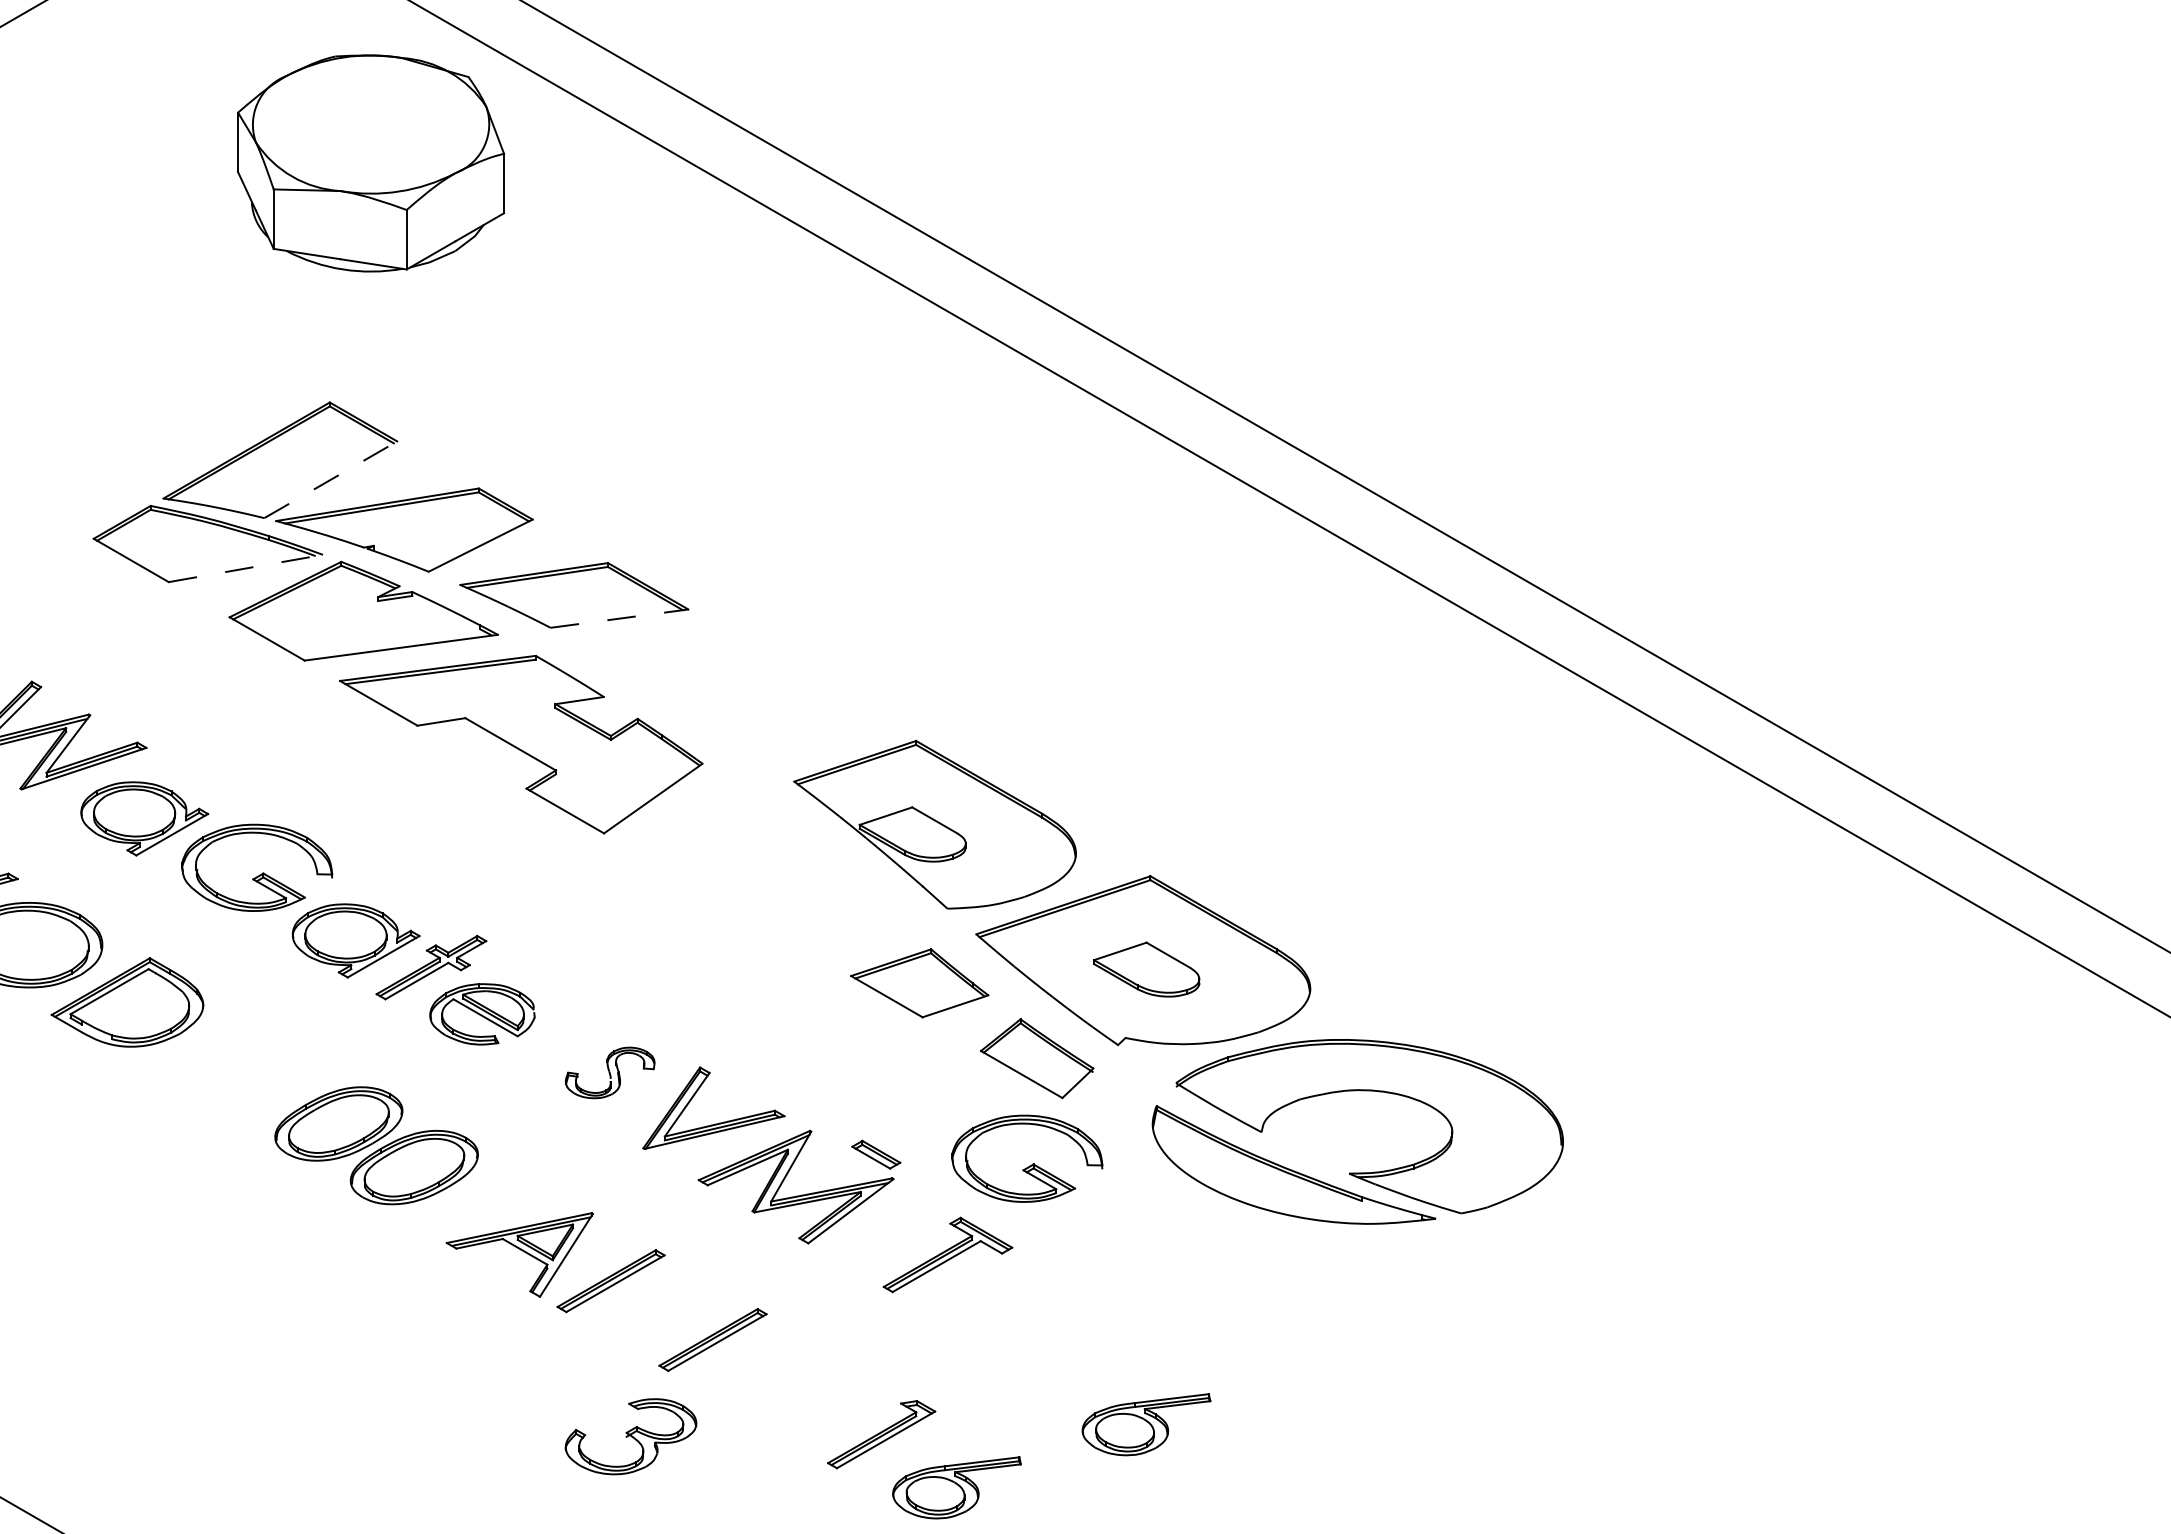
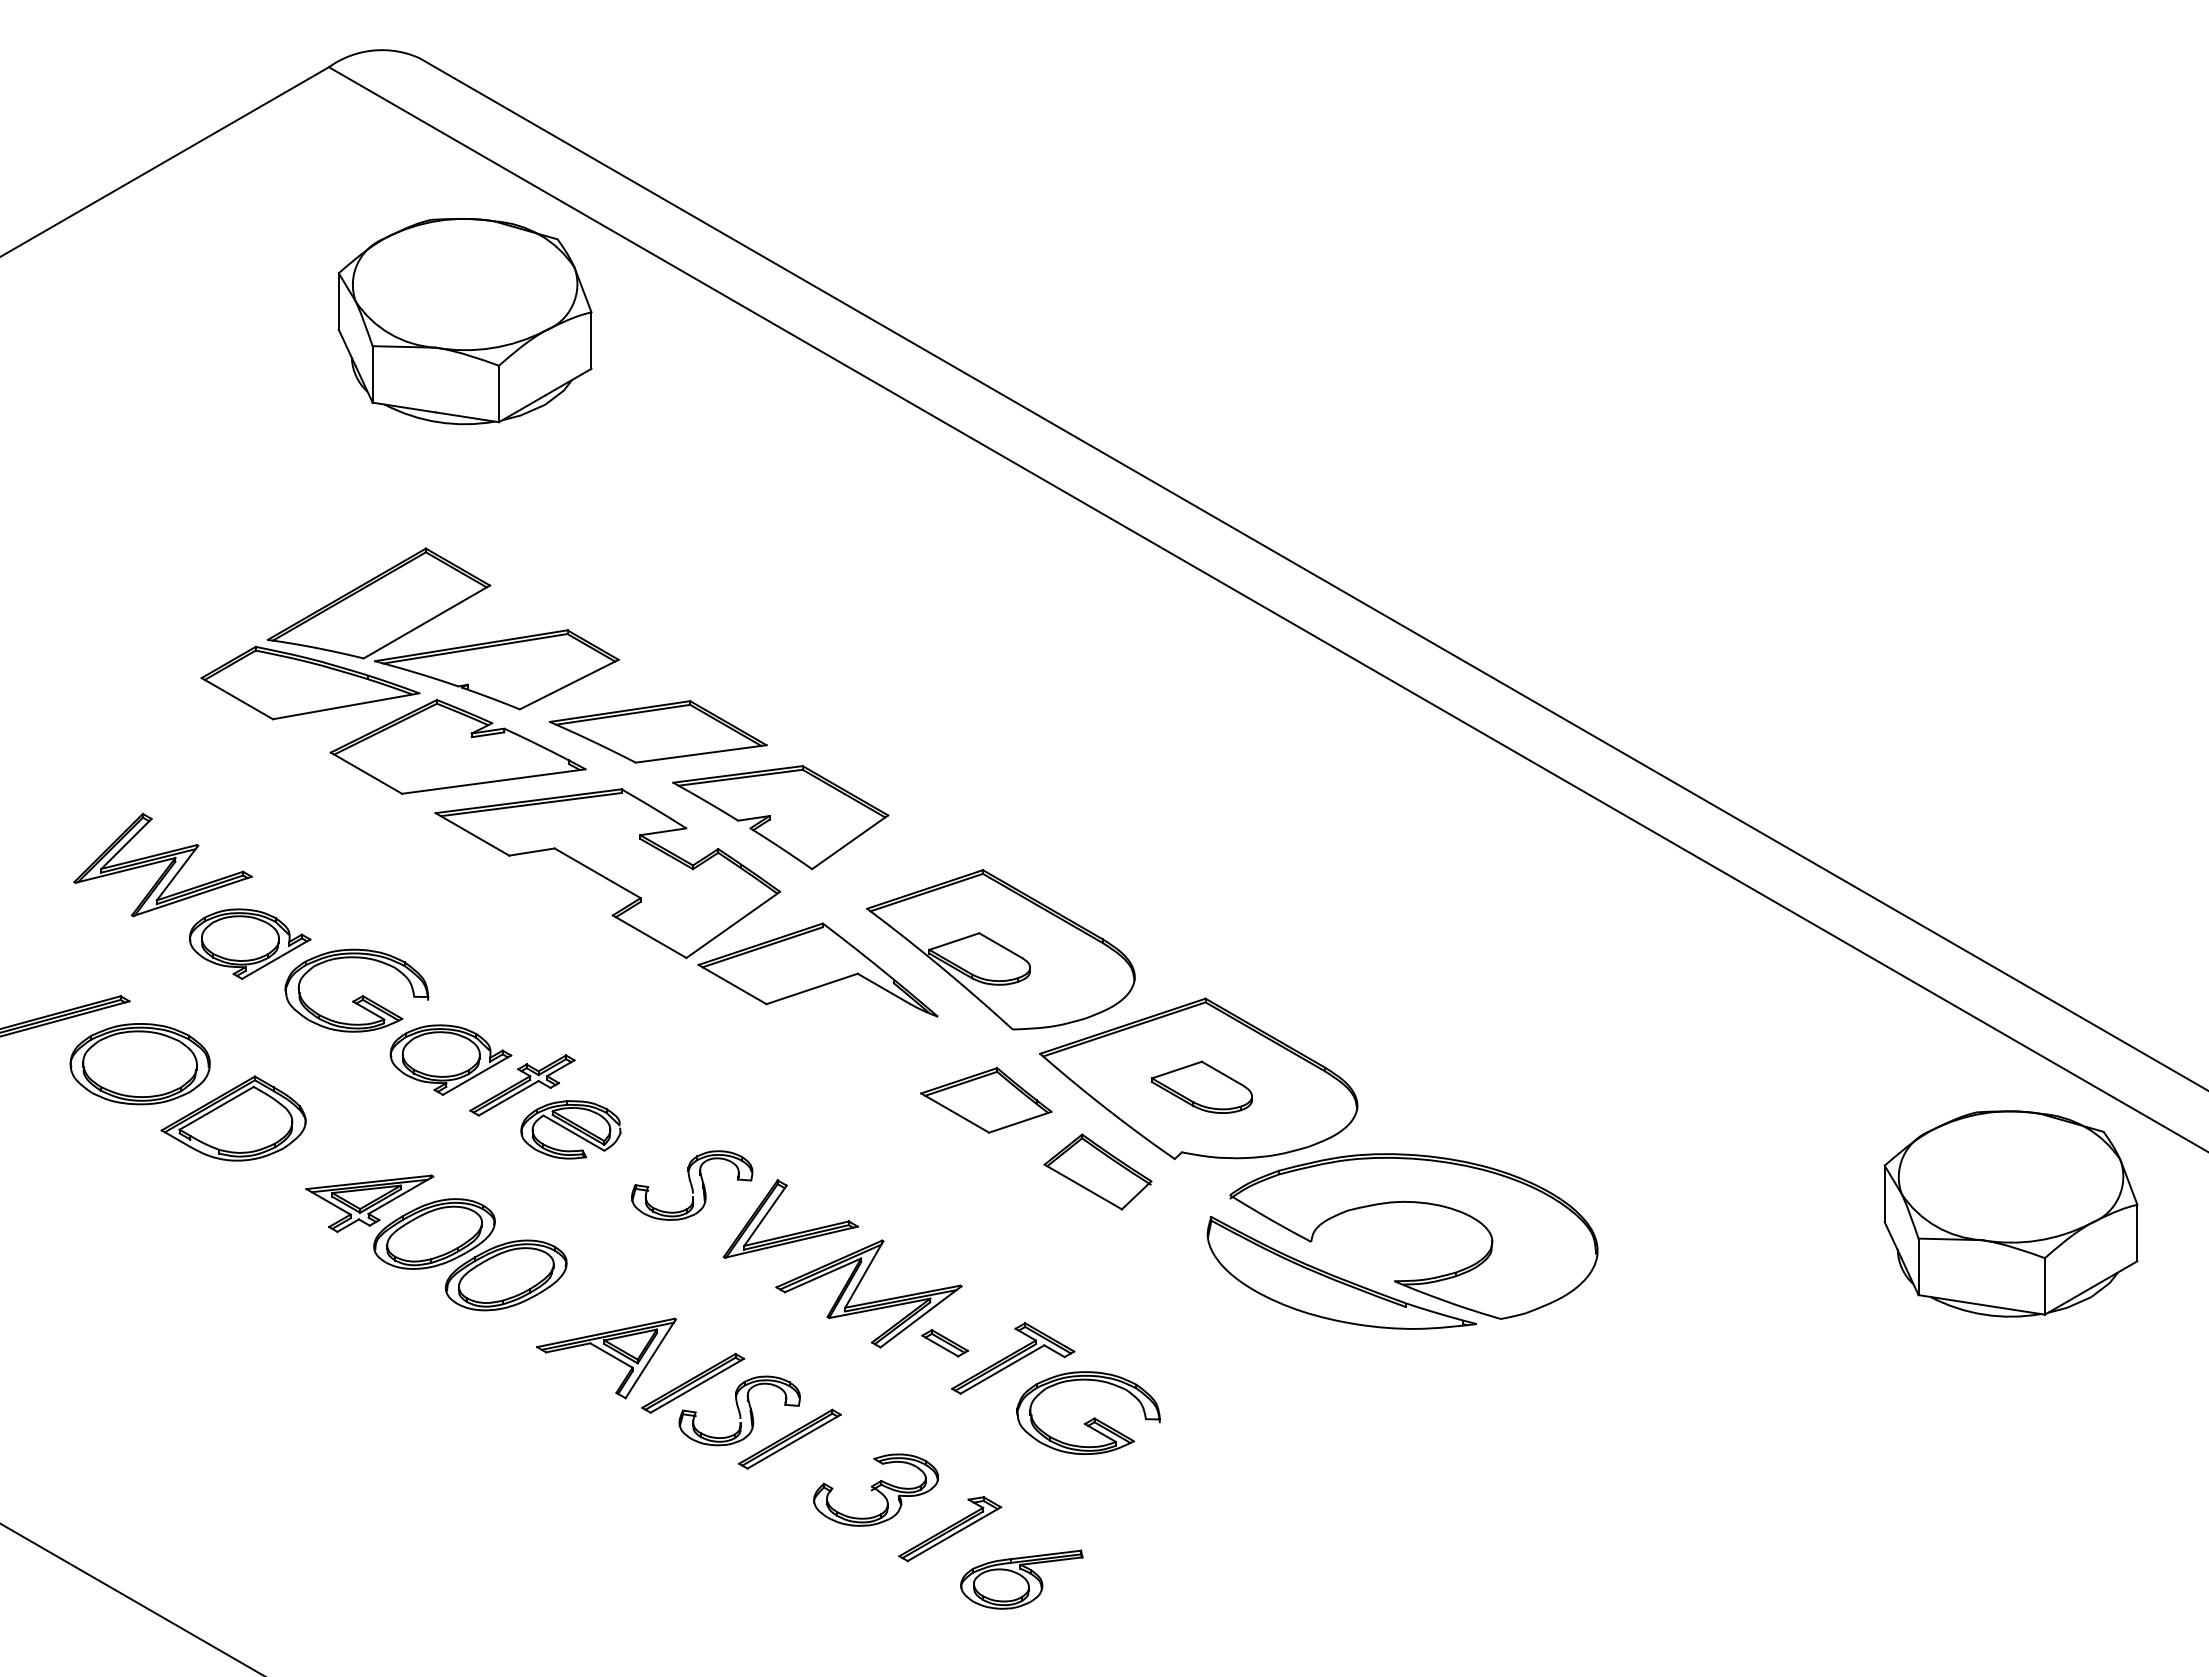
line: (330, 480) -> (426, 622), dashed -> solid
line: (246, 568) -> (346, 706), dashed -> solid
line: (619, 618) -> (701, 753), dashed -> solid
part: (703, 685) -> (780, 817), added
part: (741, 845) -> (817, 969), added
part: (610, 1072) -> (692, 1185), size x1.43
part: (270, 1091) -> (369, 1203), added
part: (1997, 1102) -> (2010, 1213), added
part: (875, 1155) -> (944, 1343), moved
part: (1032, 1163) -> (1093, 1417), moved
part: (659, 1309) -> (739, 1410), added
part: (1146, 1424) -> (1201, 1519), removed
part: (631, 1436) -> (876, 1489), moved

